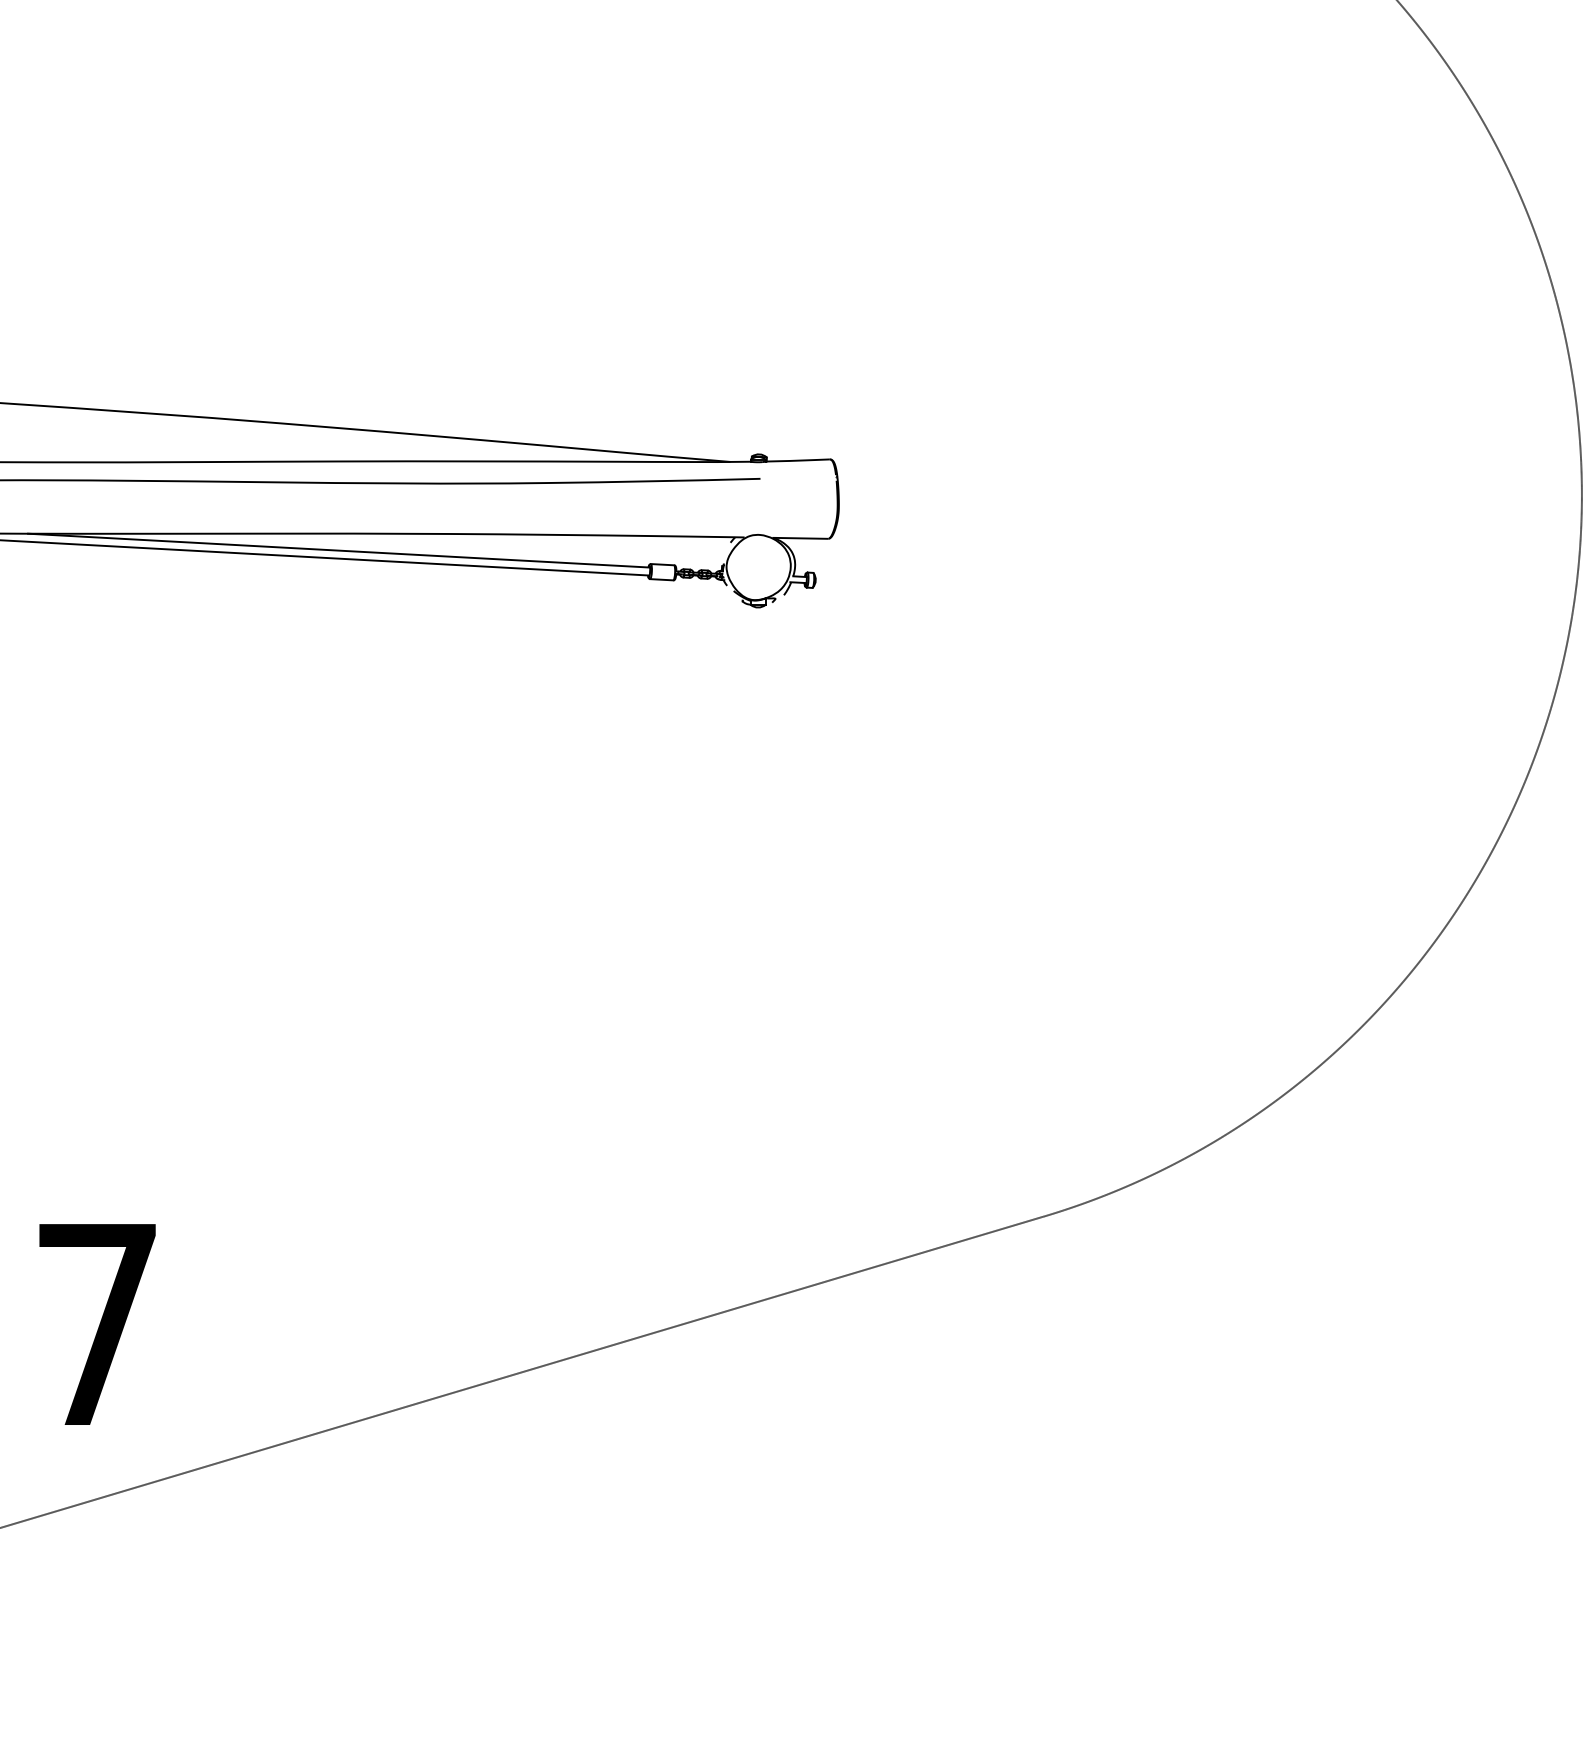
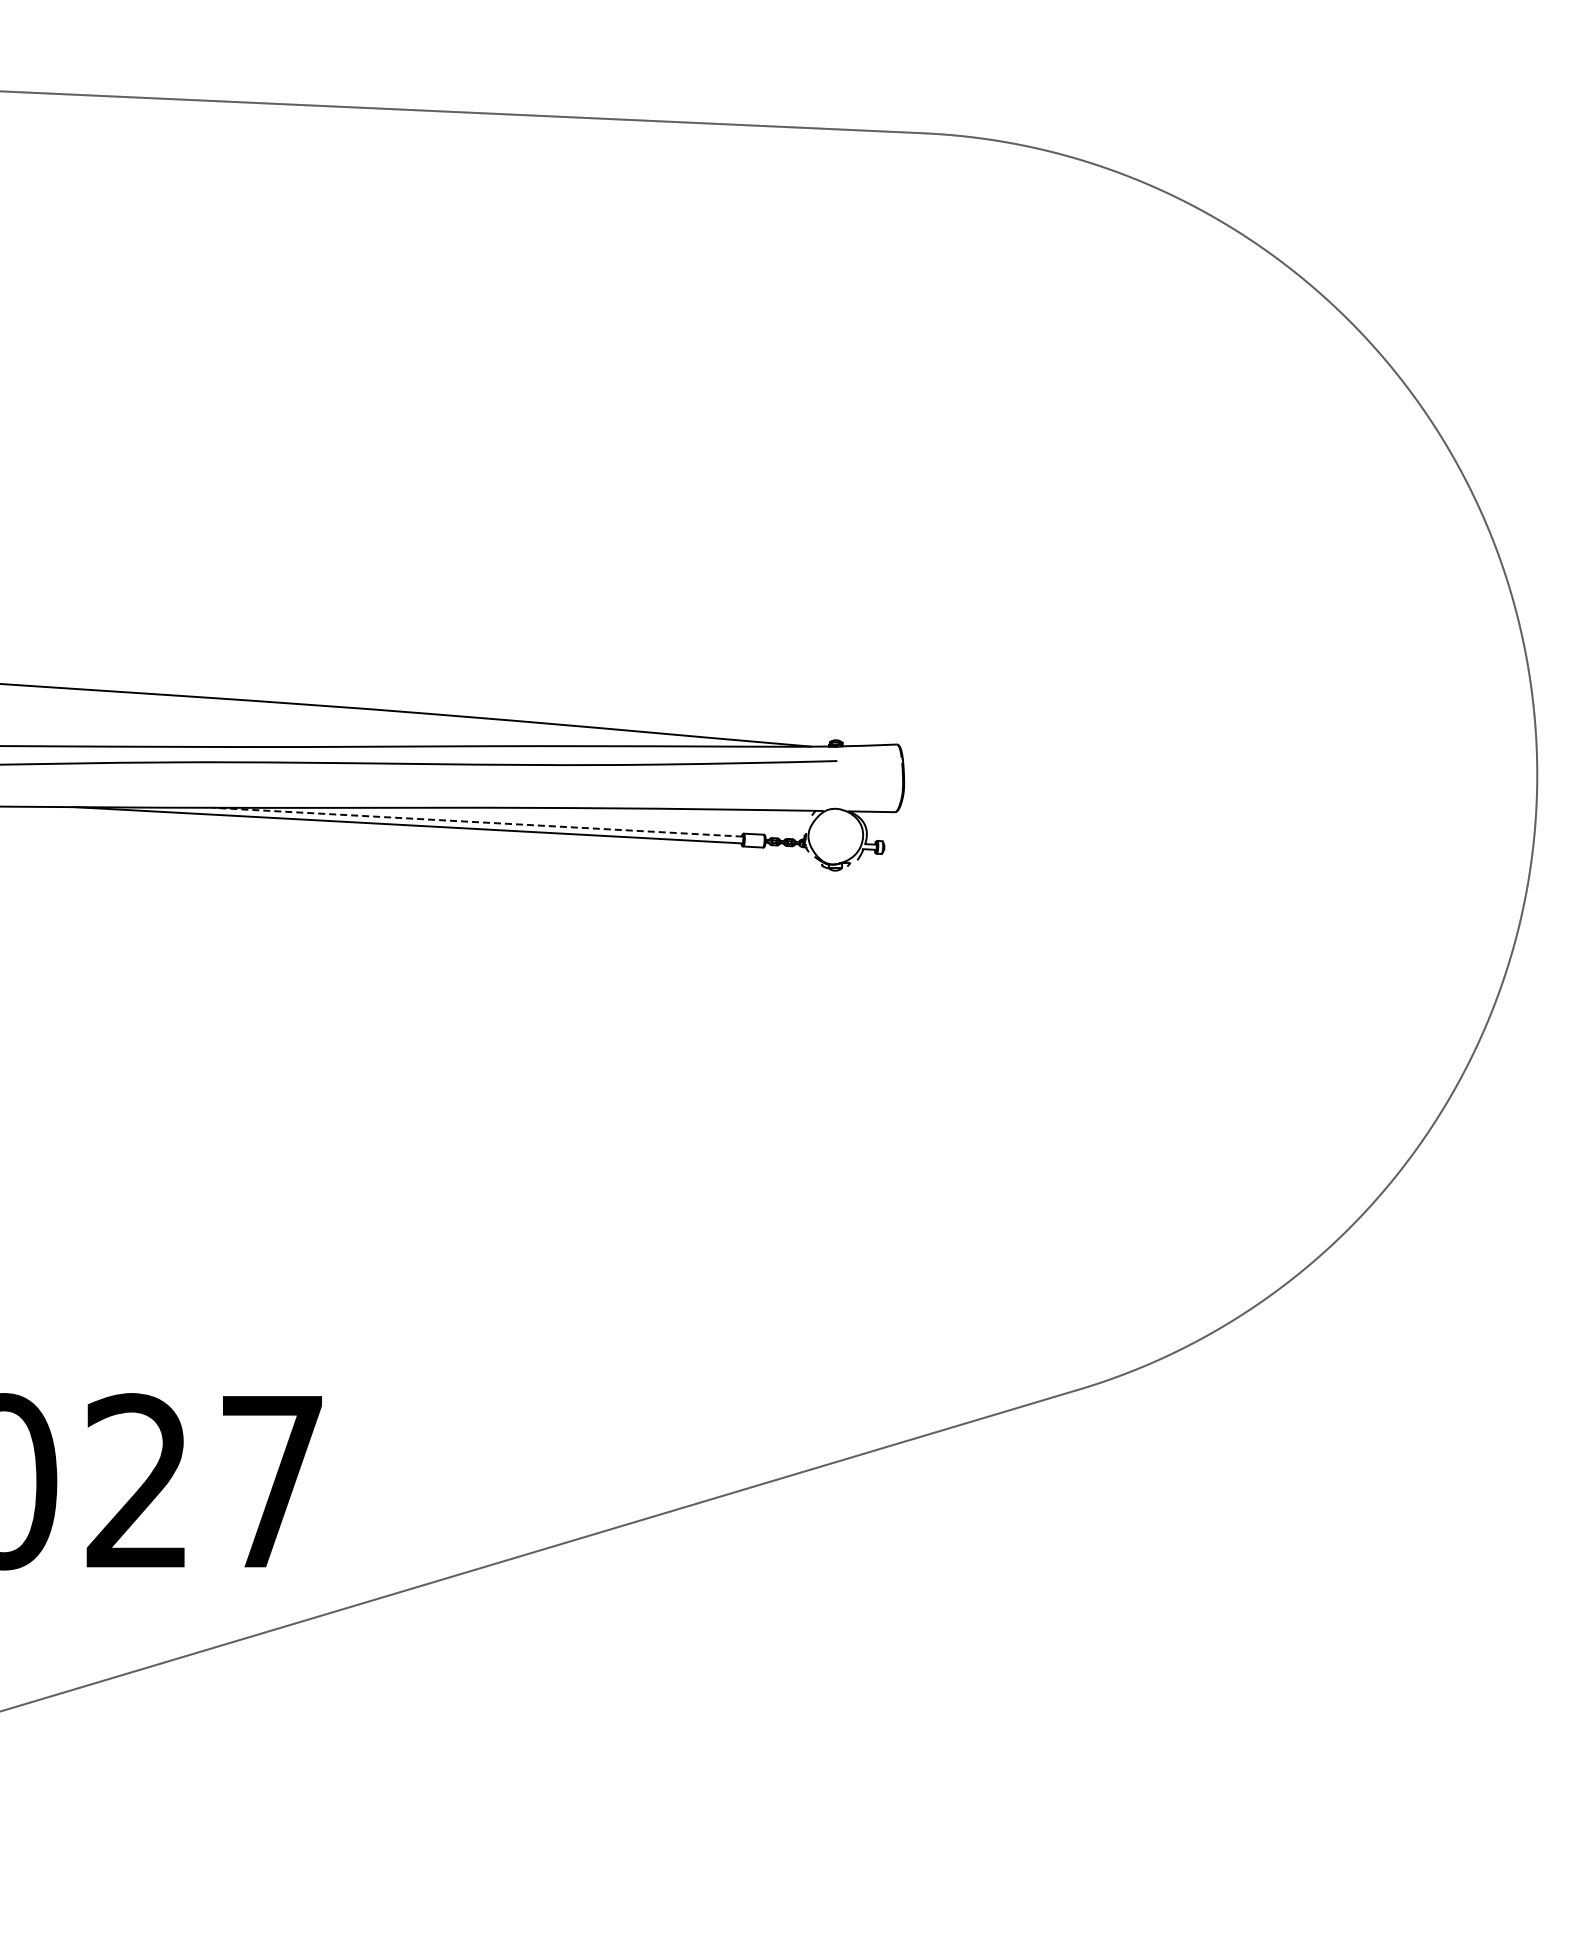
line: (338, 550) -> (477, 822), solid -> dashed

